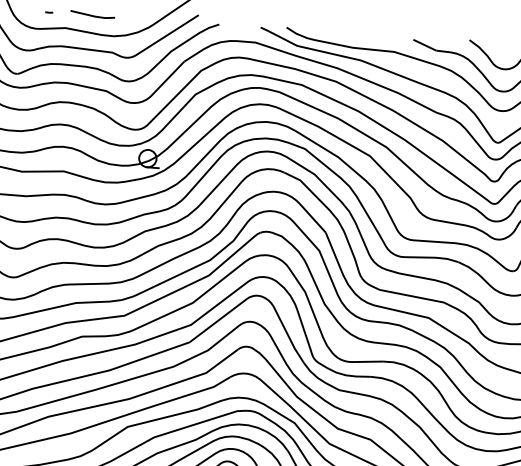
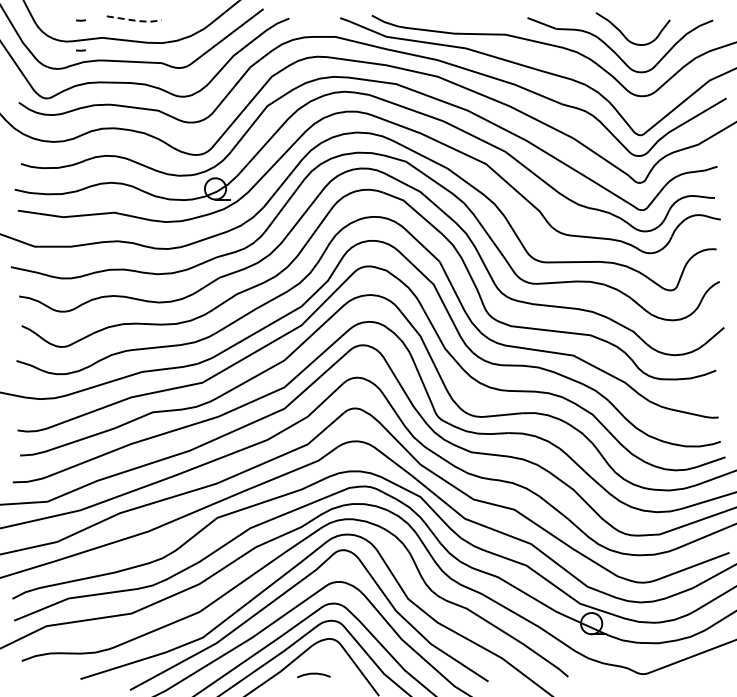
line: (93, 16) -> (135, 20), solid -> dashed
line: (46, 36) -> (80, 50), added

